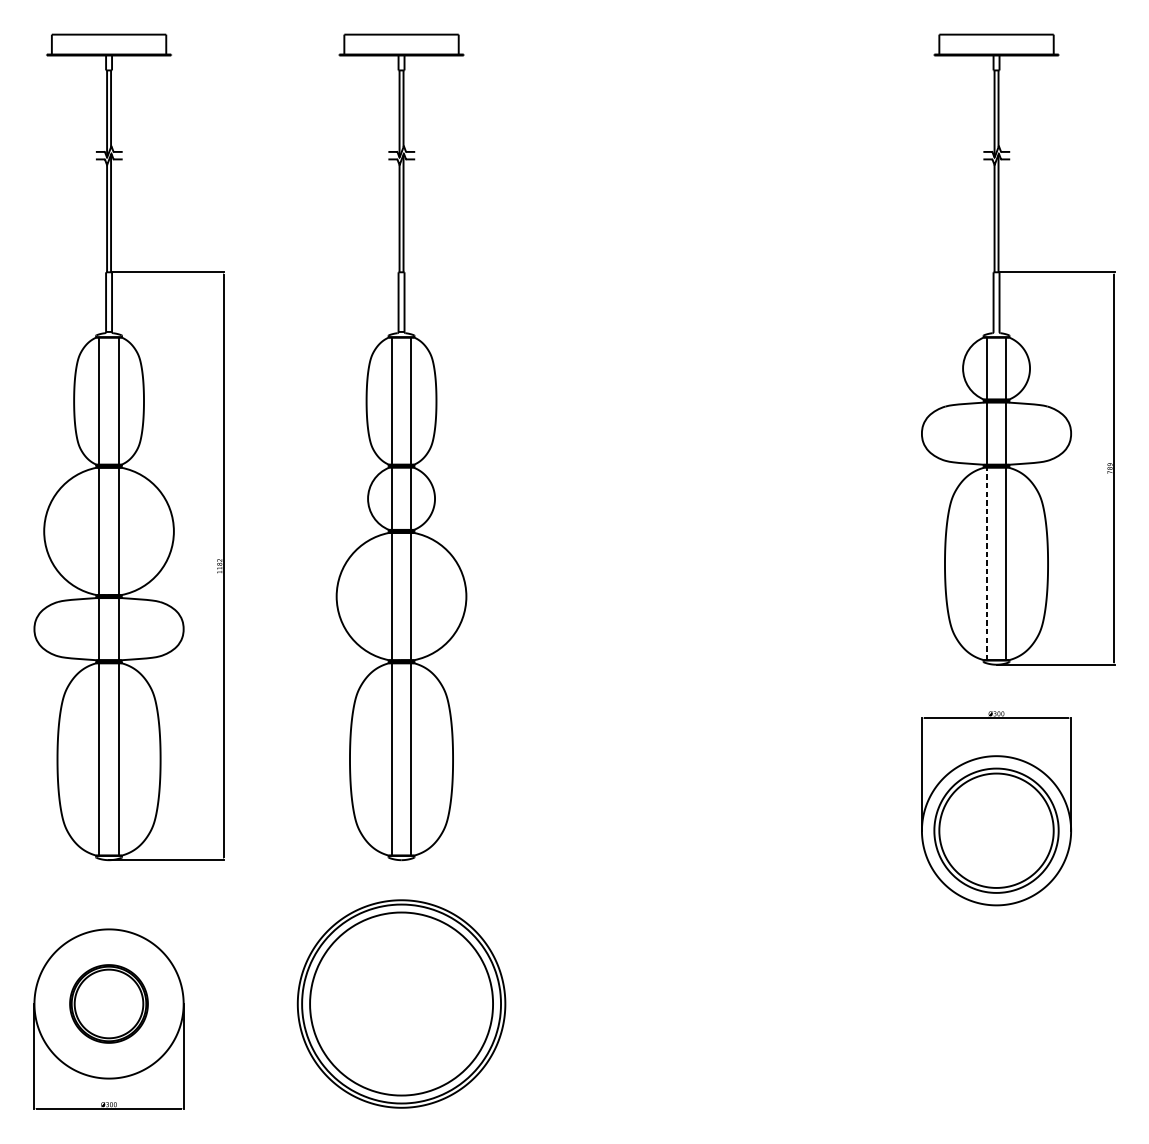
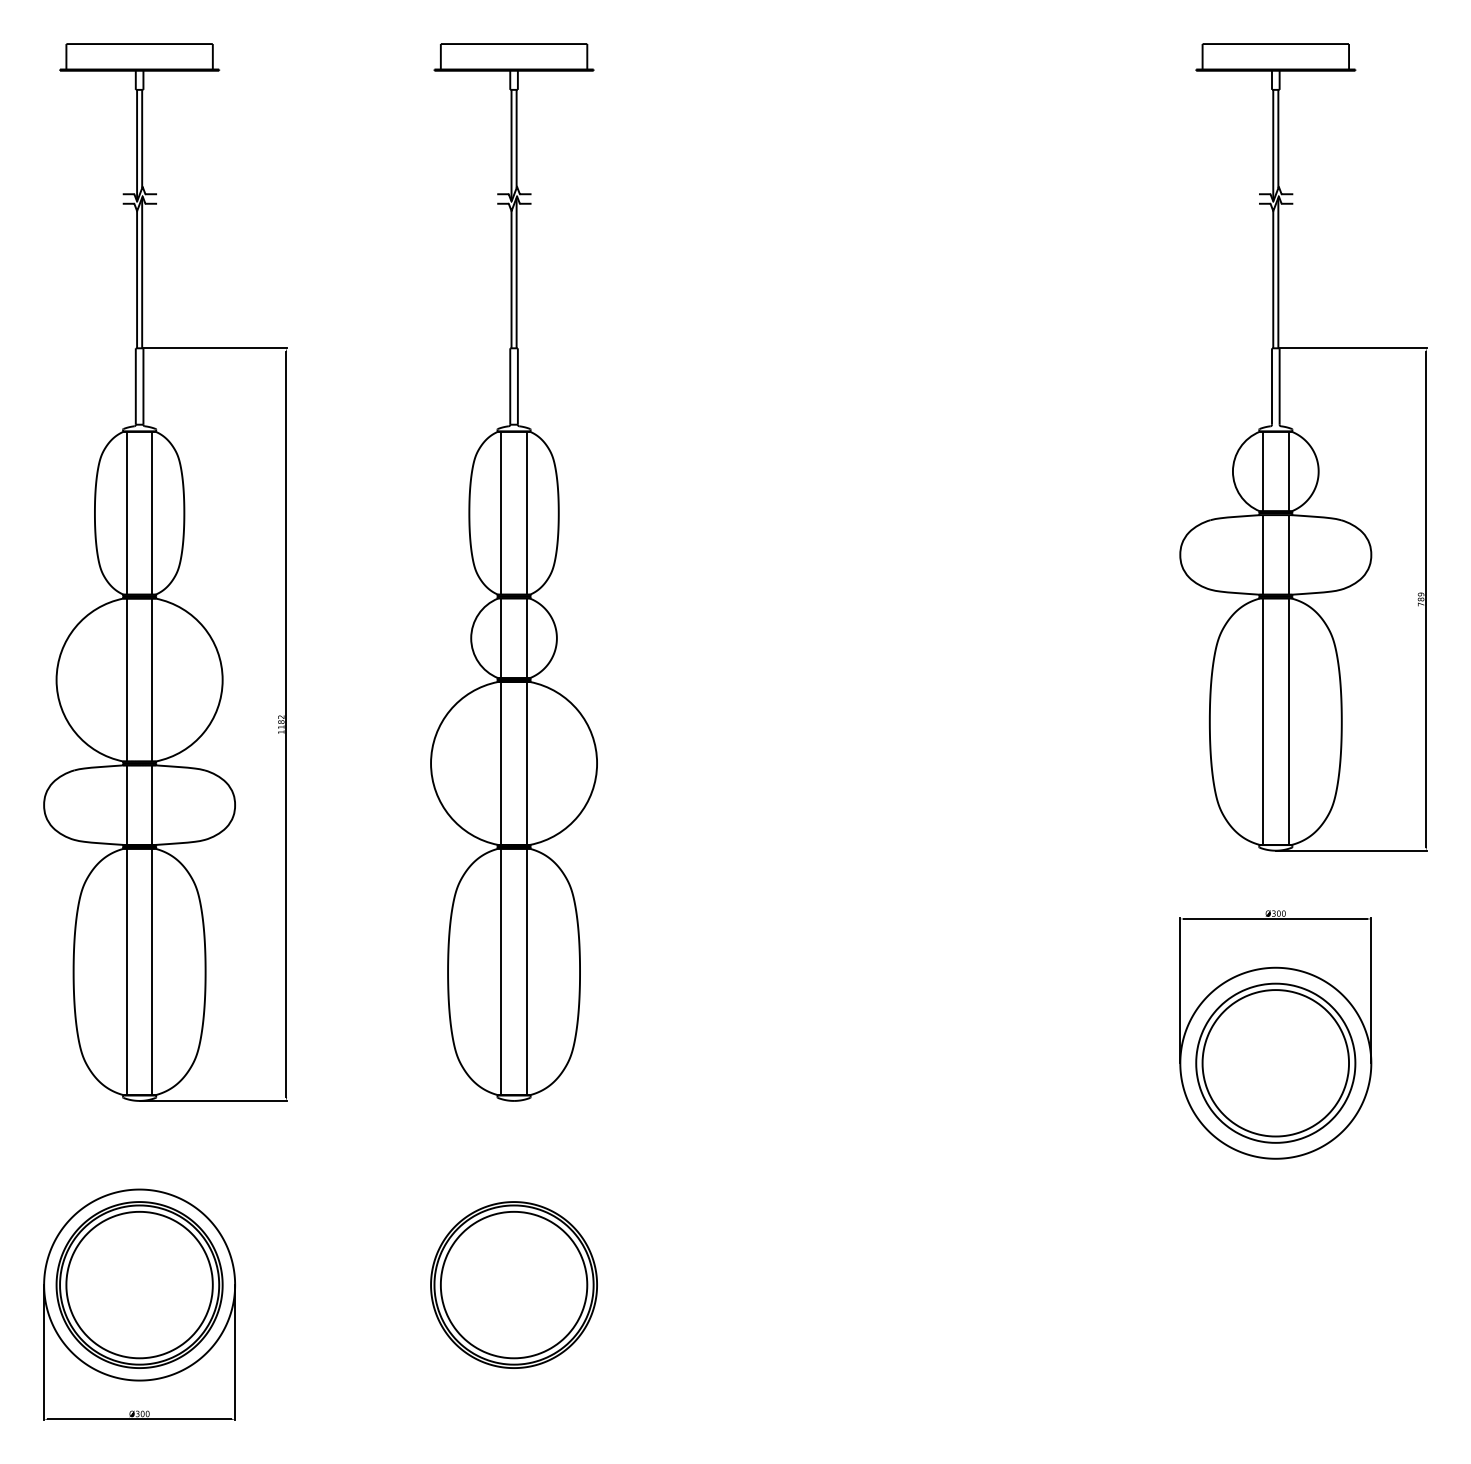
line: (986, 563) -> (1263, 721), dashed -> solid
part: (108, 1003) -> (139, 1284), size x1.67
part: (401, 1003) -> (513, 1284), size x0.62

